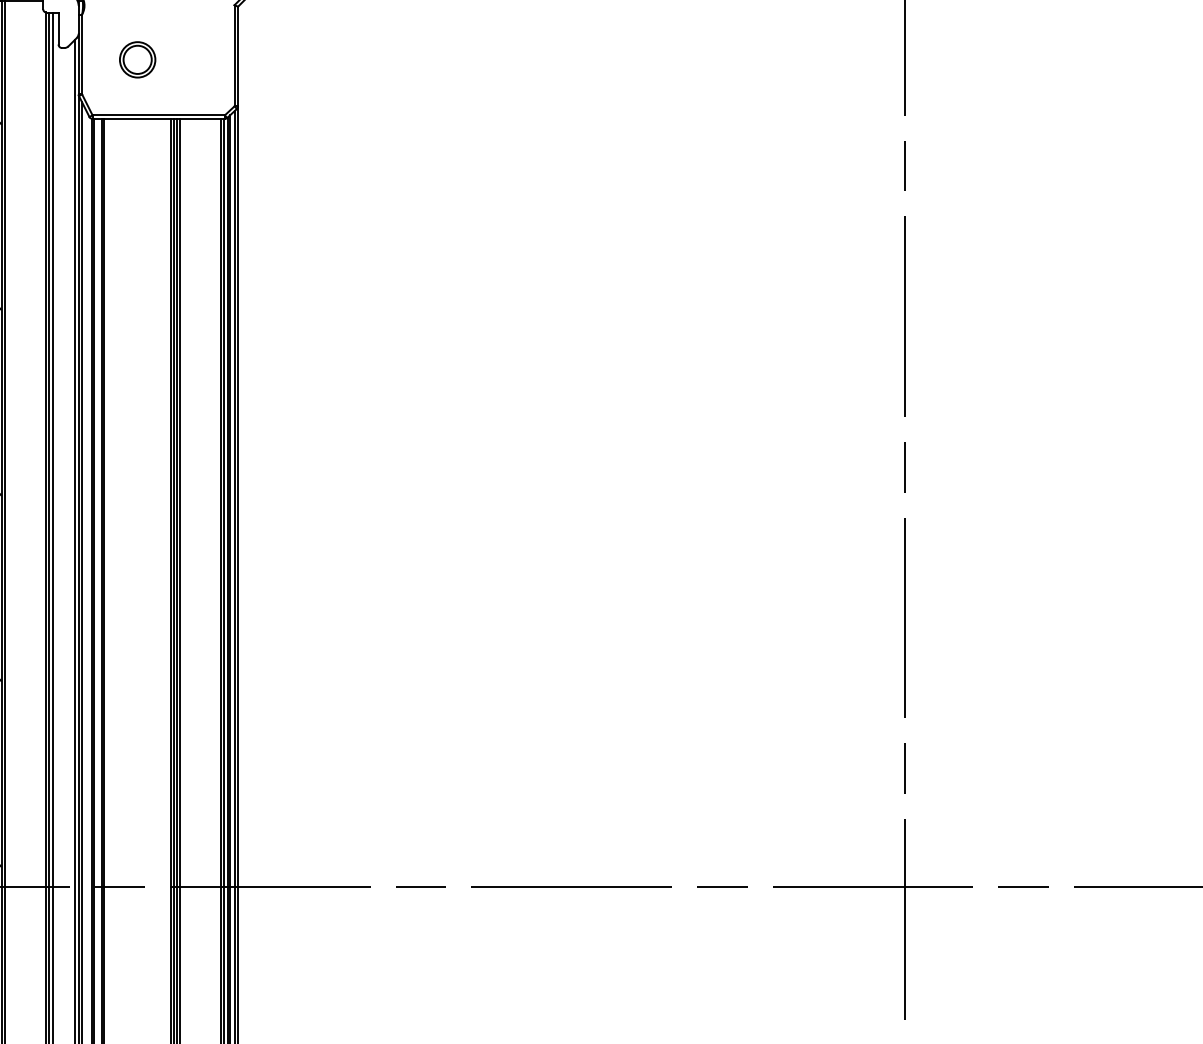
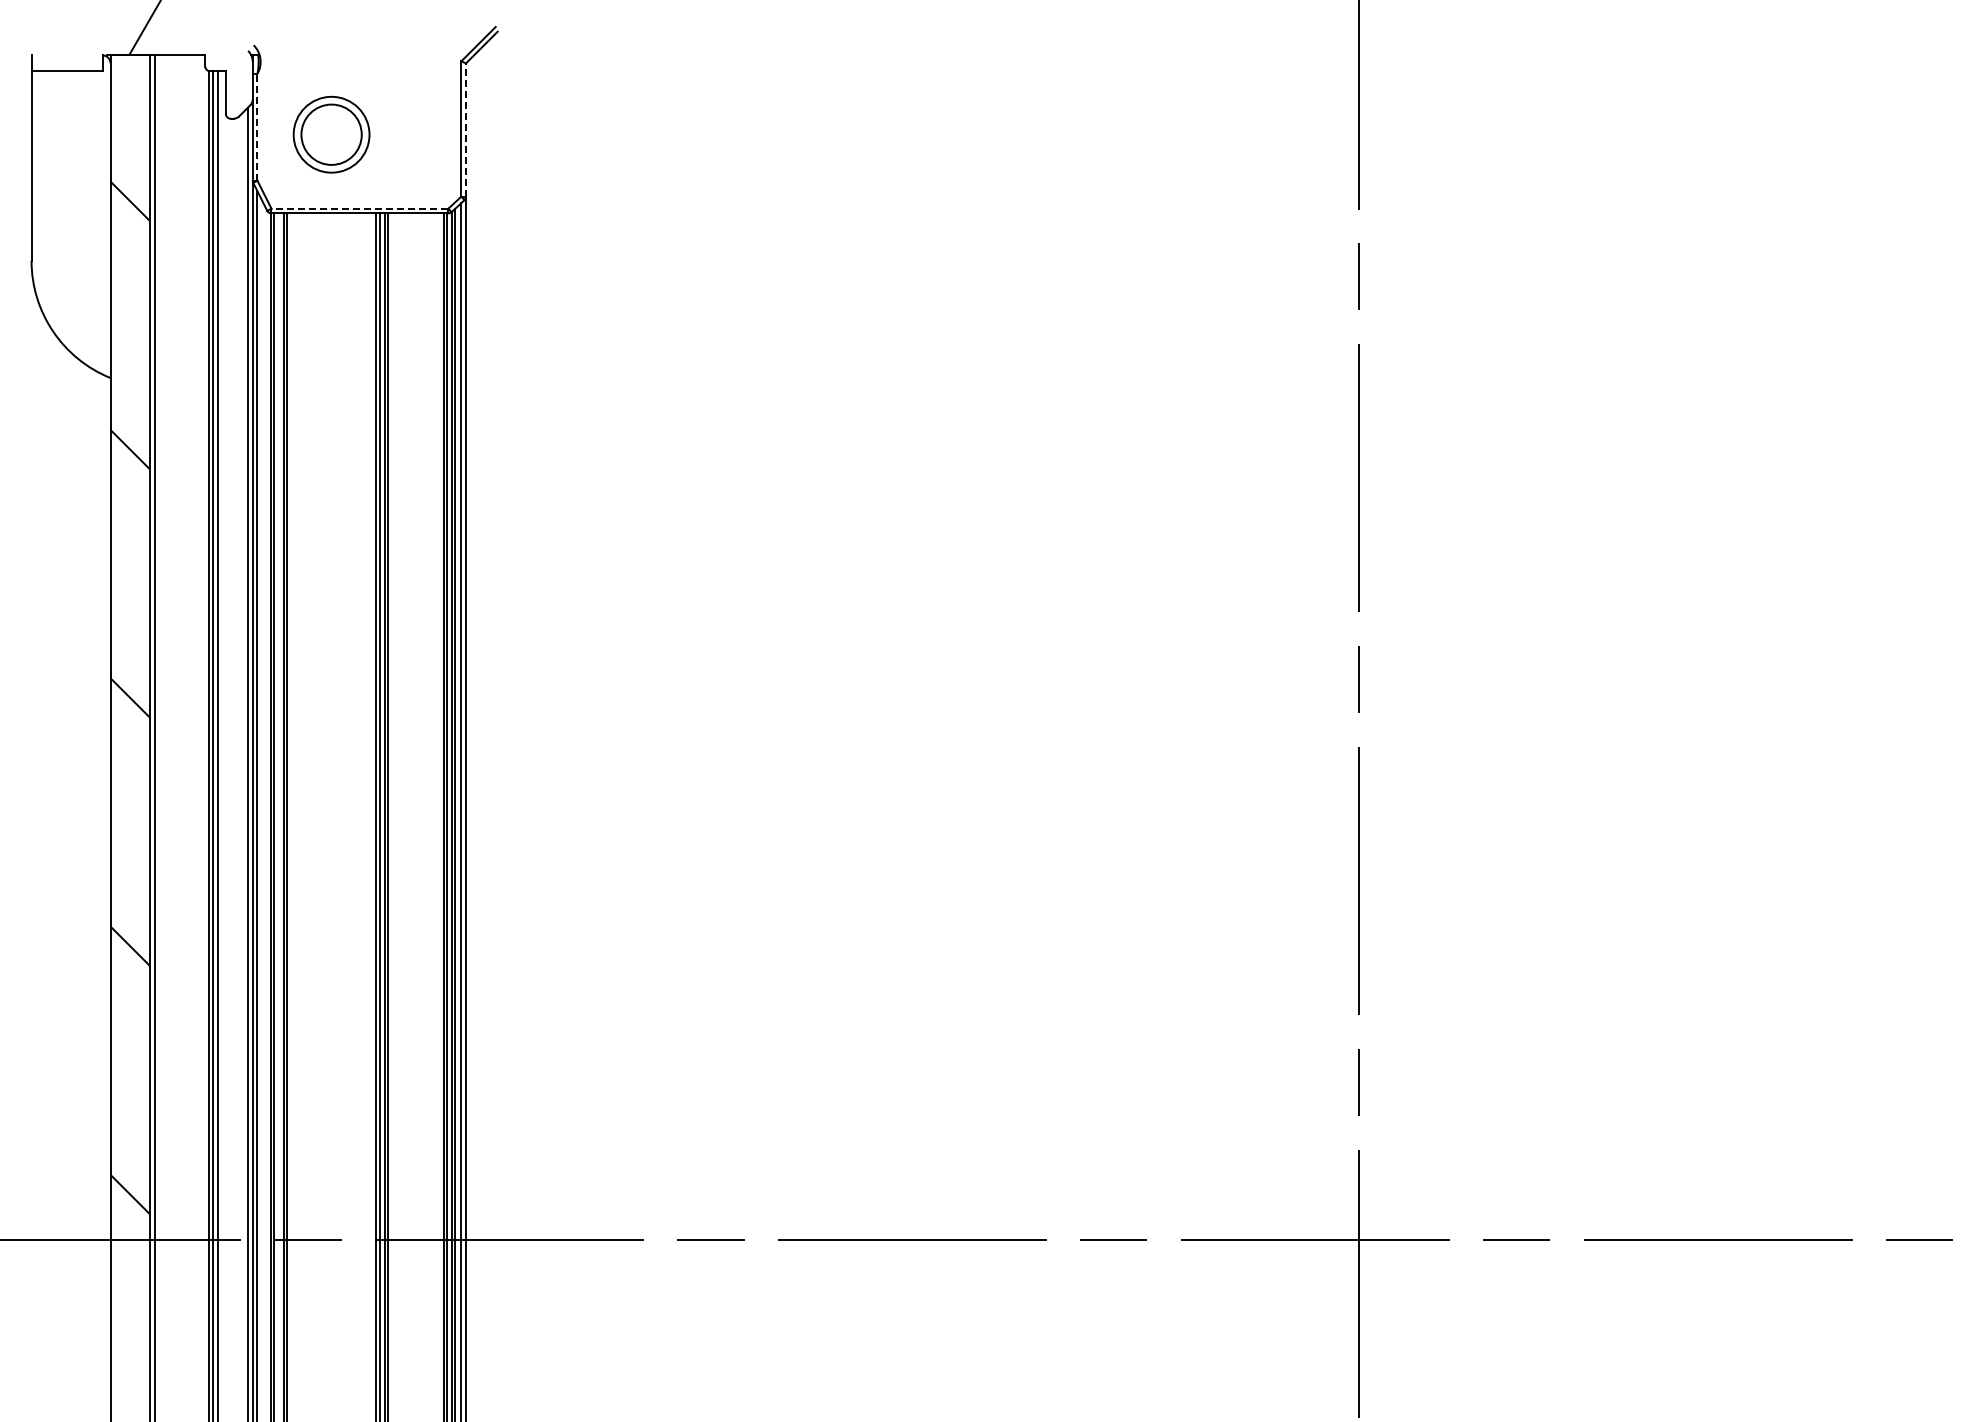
line: (82, 53) -> (257, 126), solid -> dashed
line: (238, 56) -> (466, 130), solid -> dashed
part: (137, 59) -> (331, 133), size x1.6
line: (158, 115) -> (359, 208), solid -> dashed

